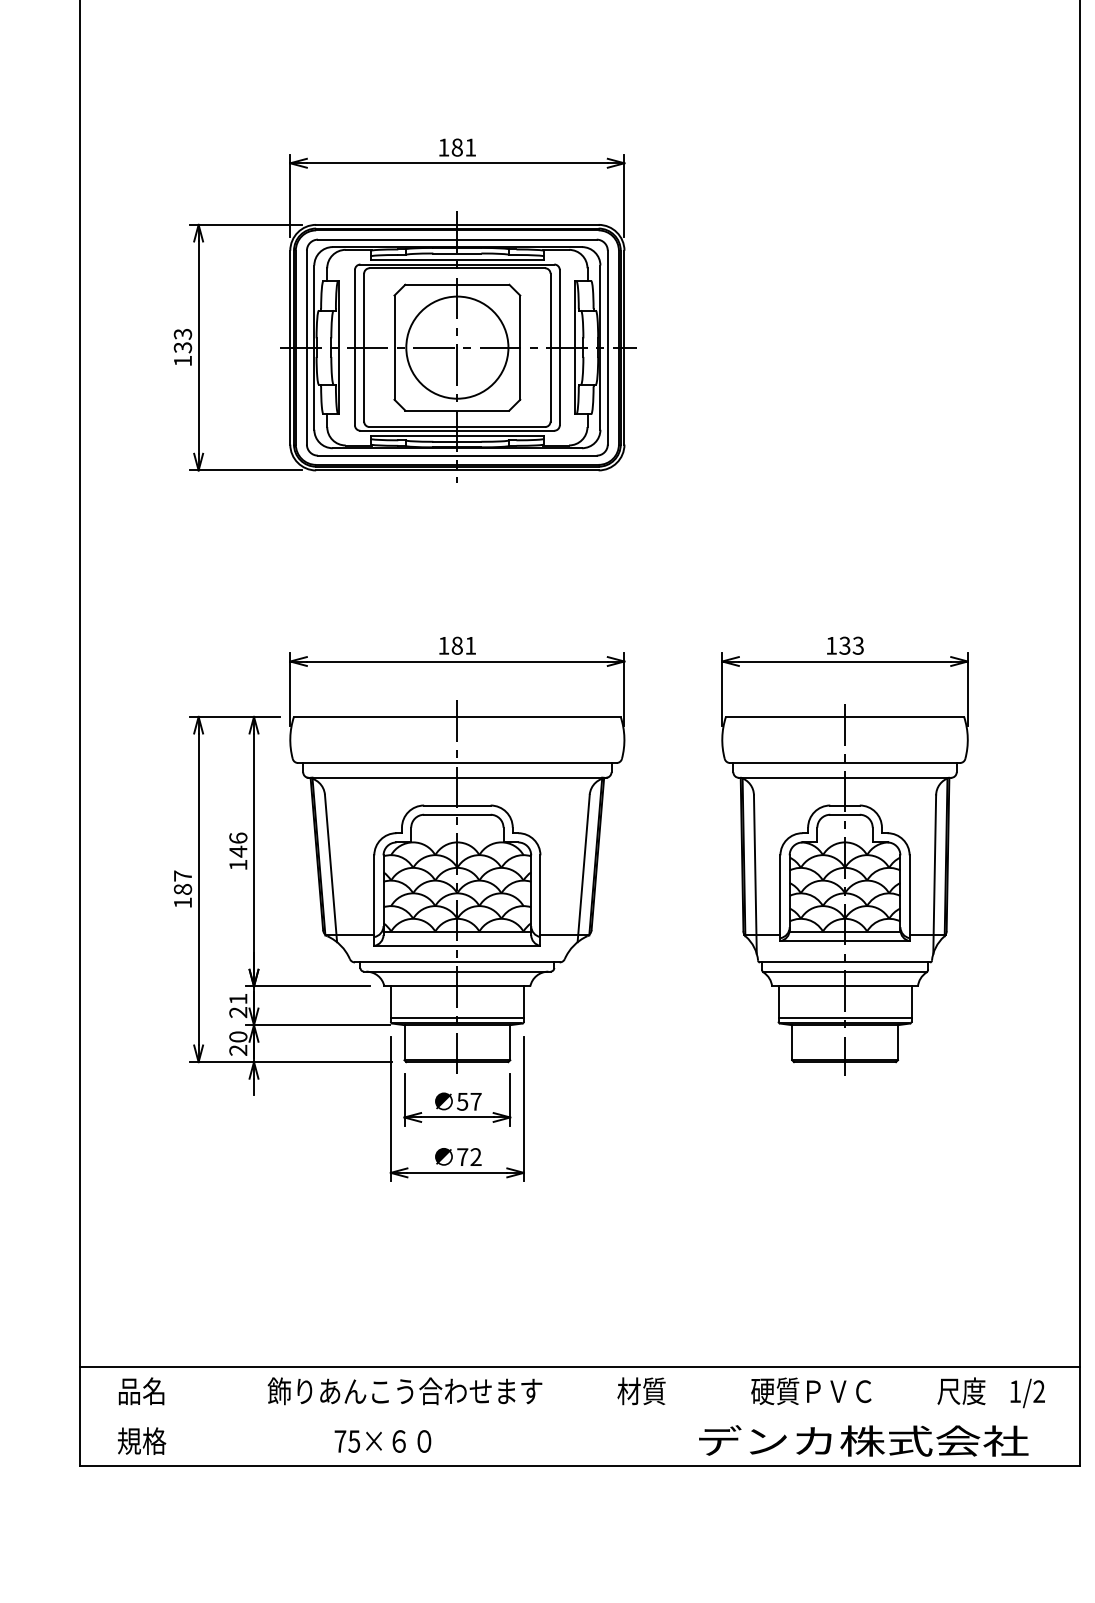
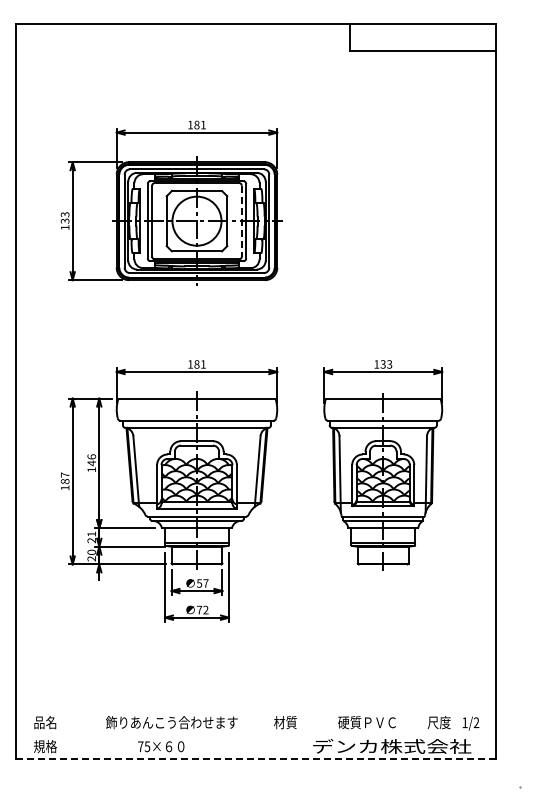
line: (549, 348) -> (241, 221), solid -> dashed
line: (579, 1366) -> (255, 710), removed
line: (581, 1465) -> (256, 758), solid -> dashed

